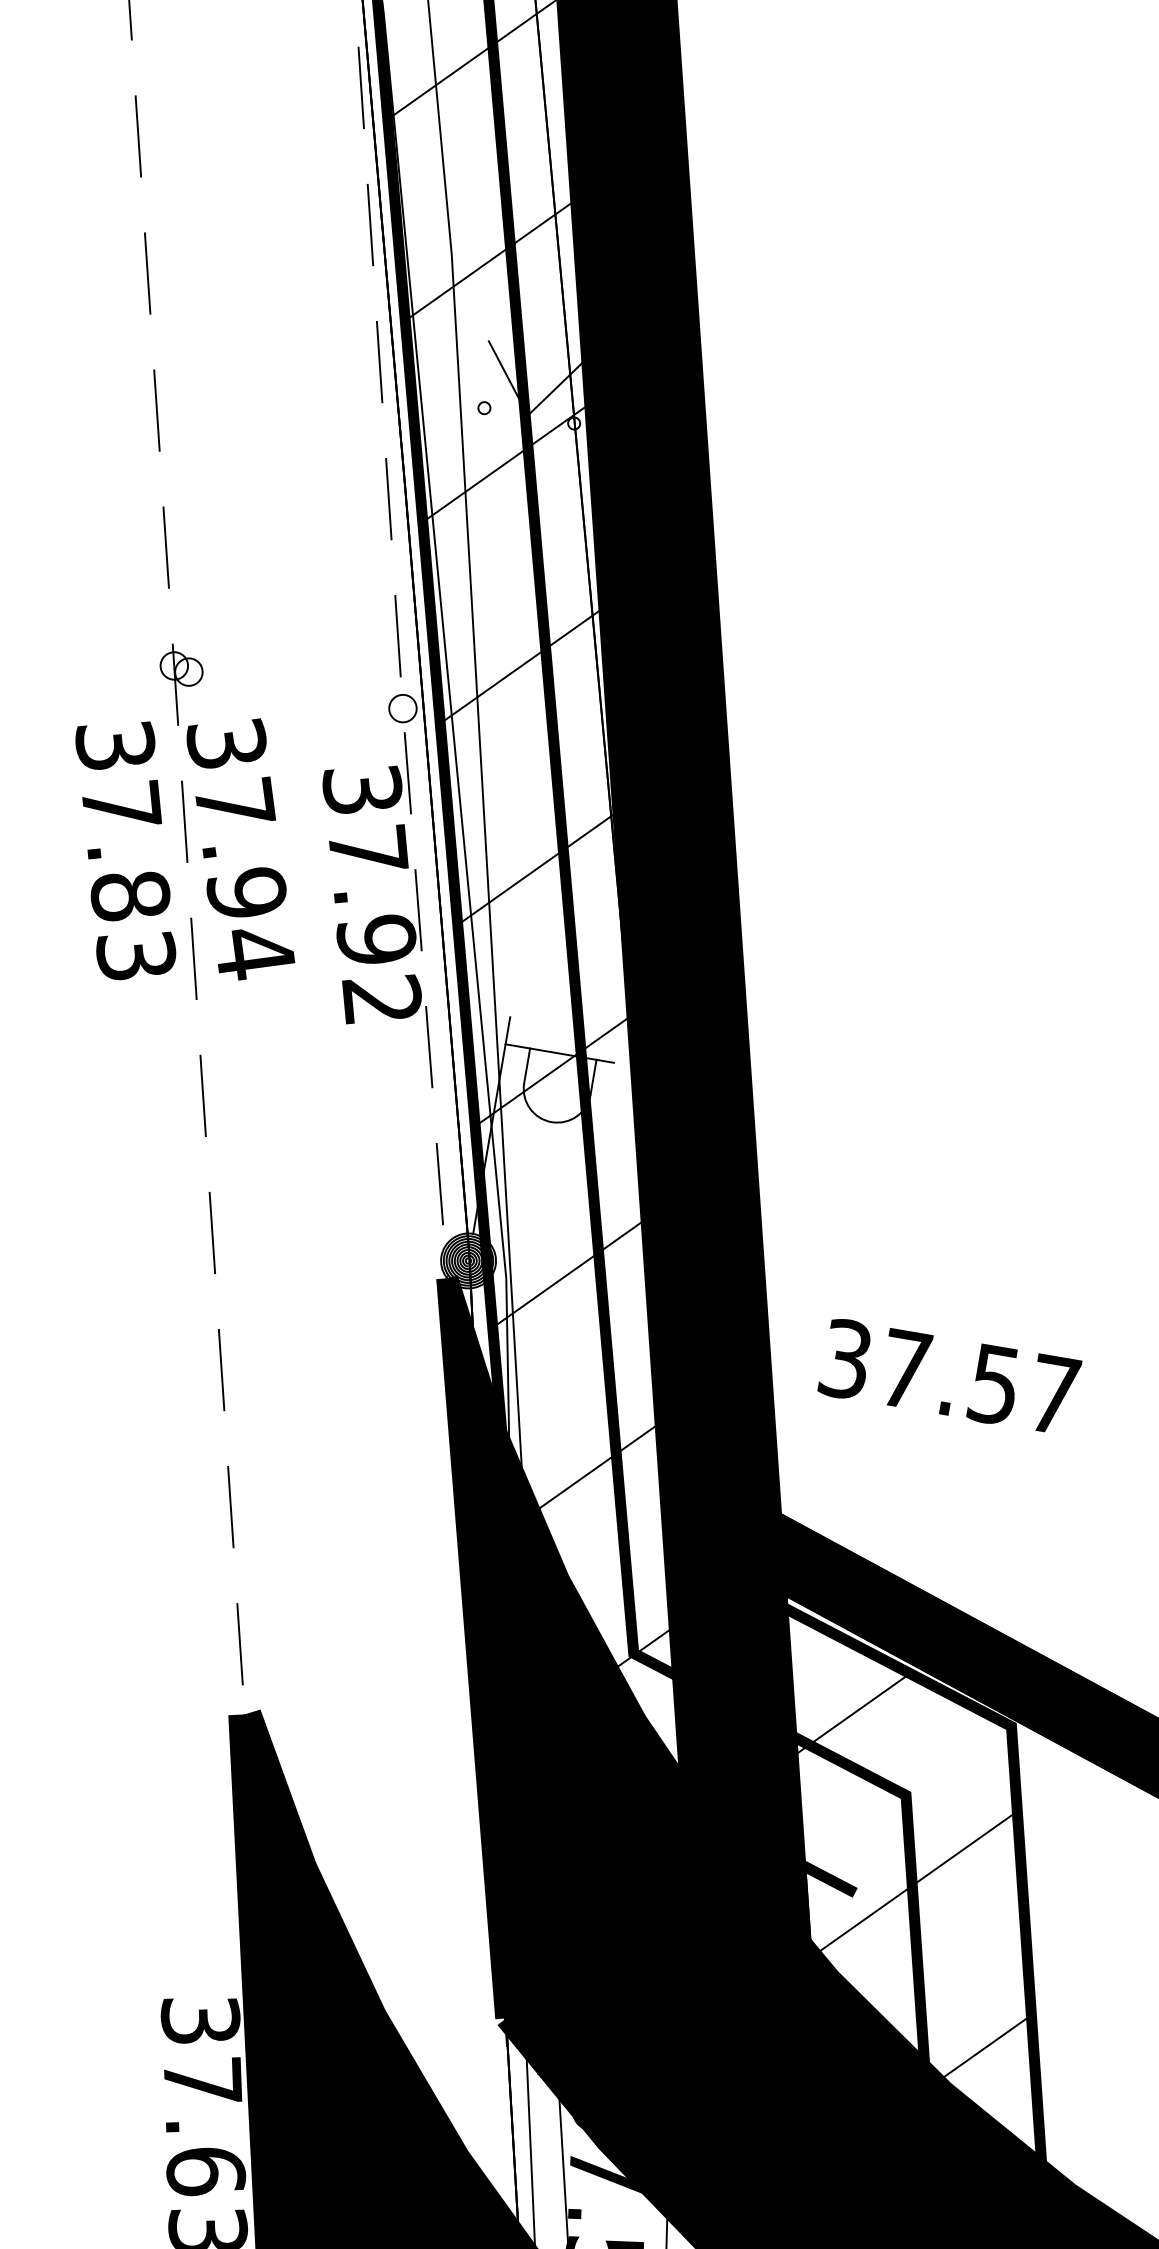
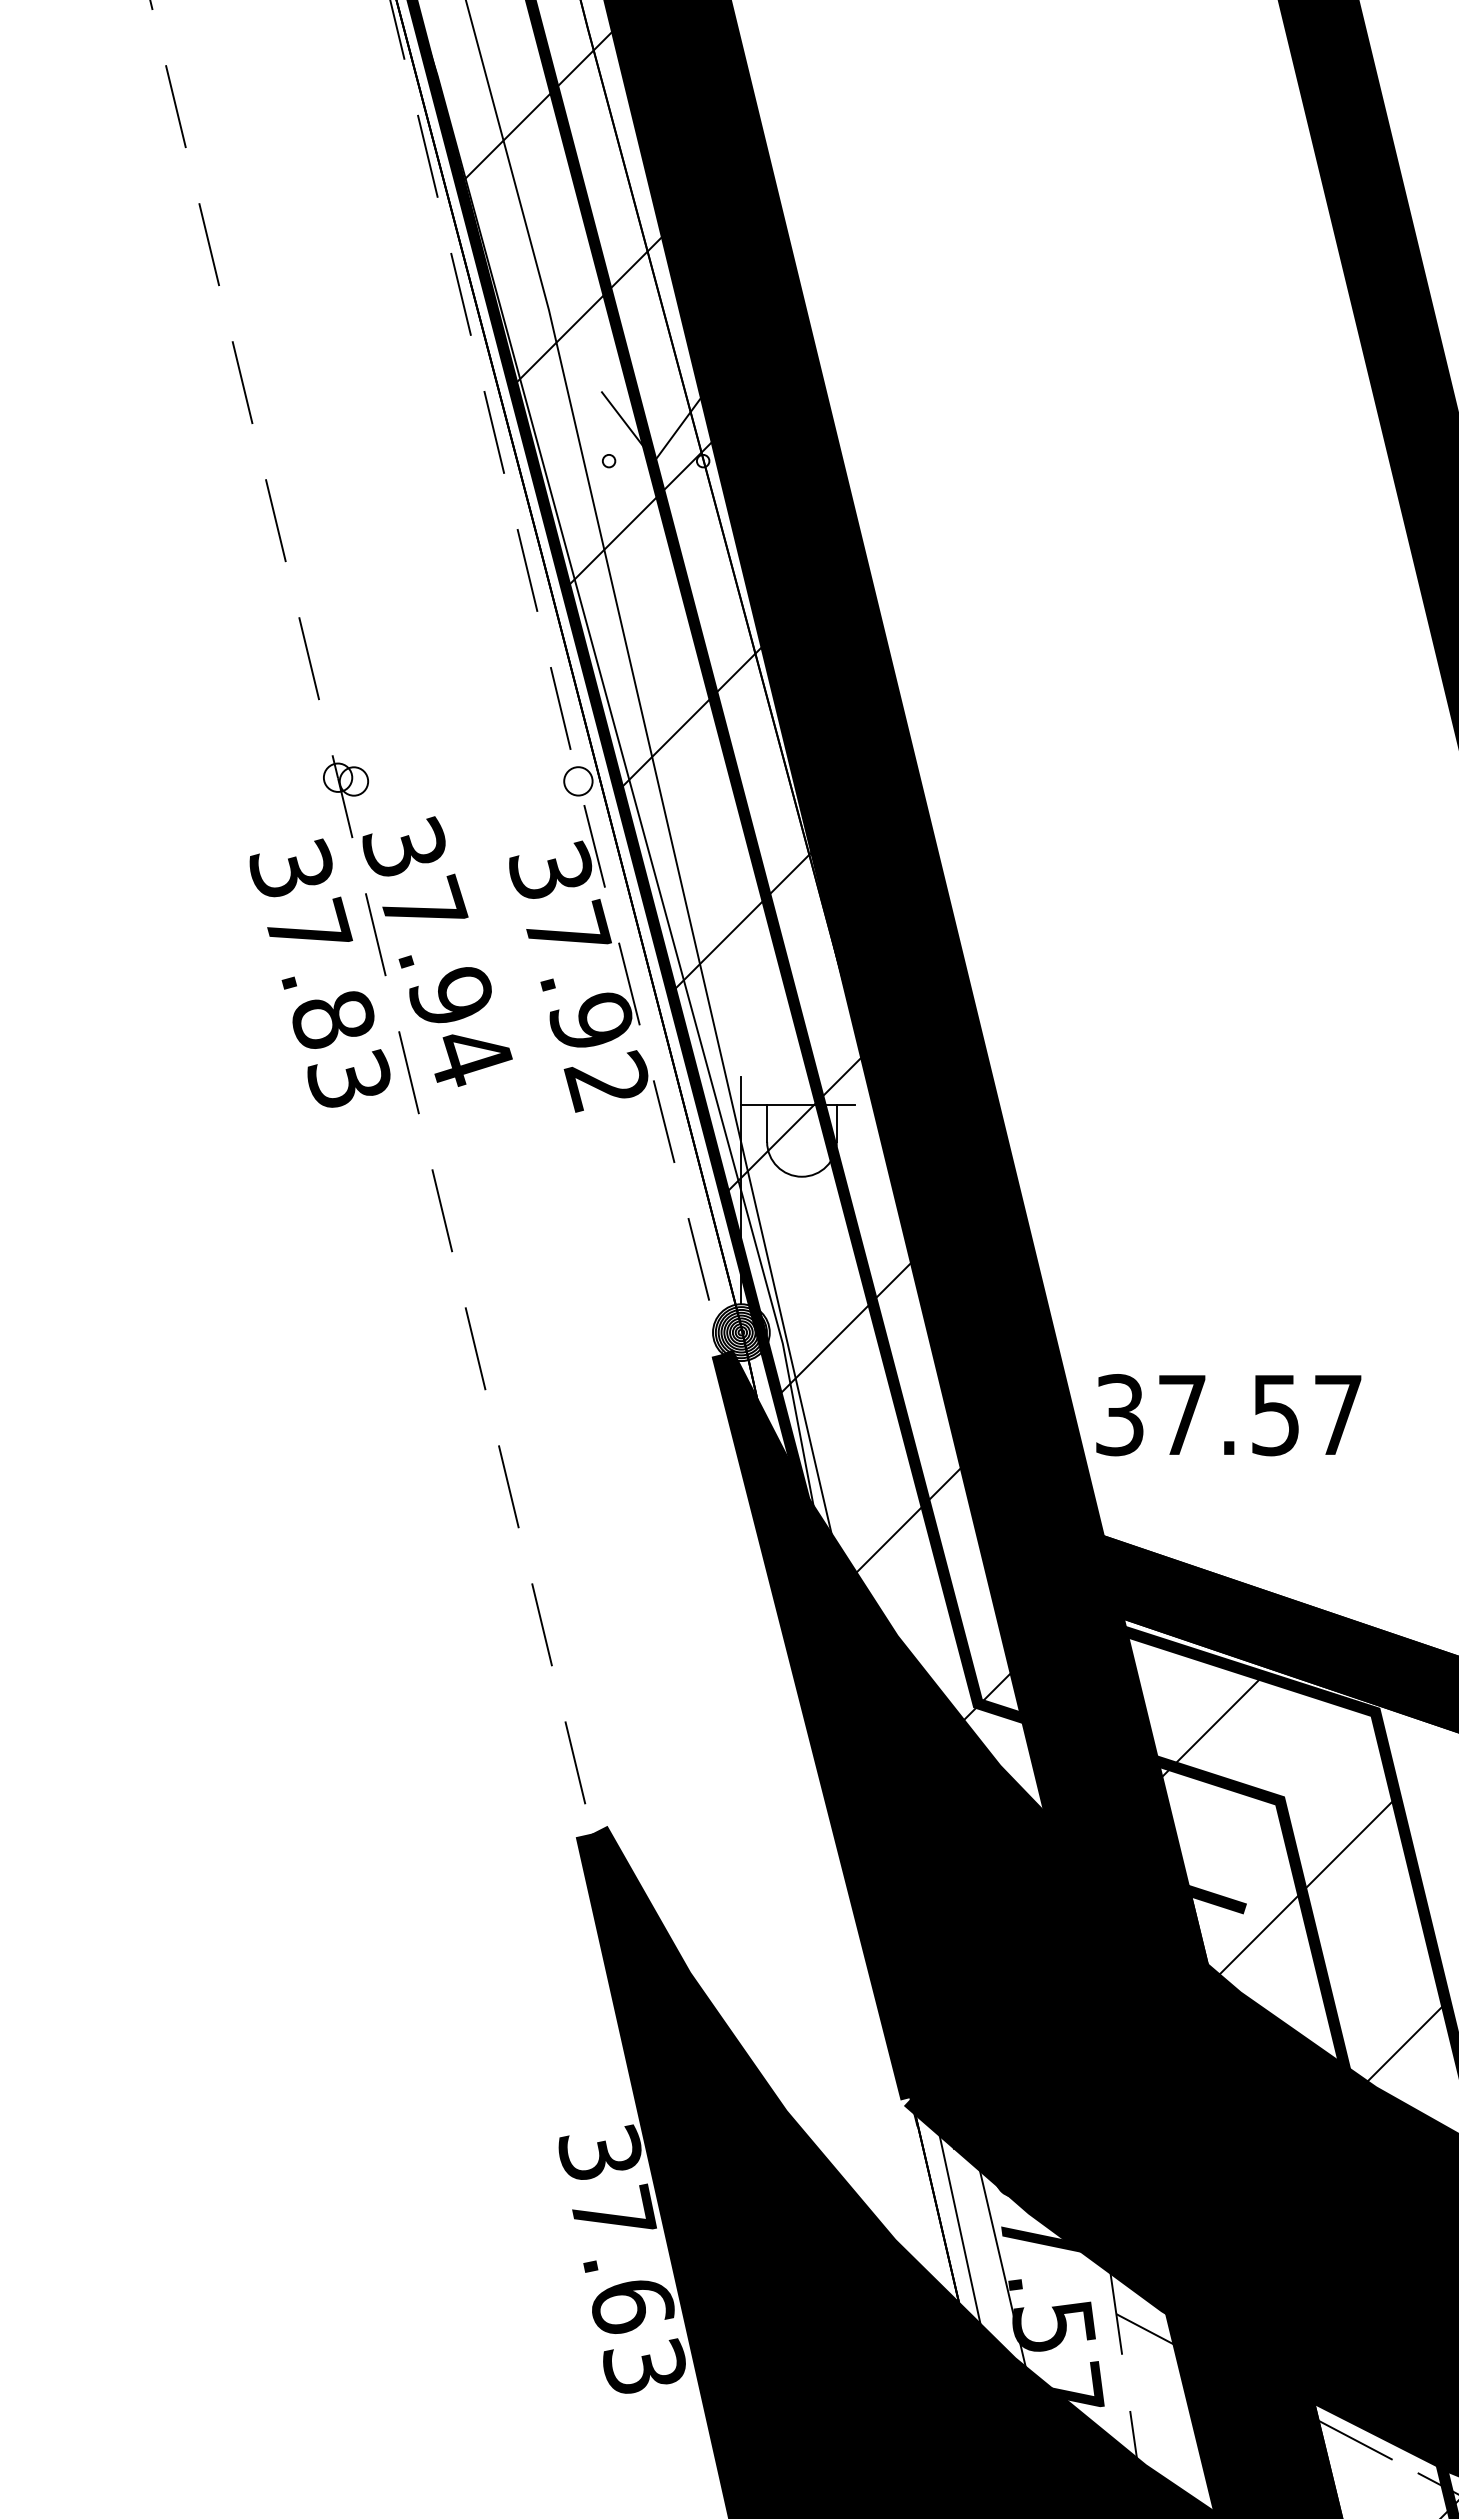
text: (949, 1377) -> (1228, 1415), moved

